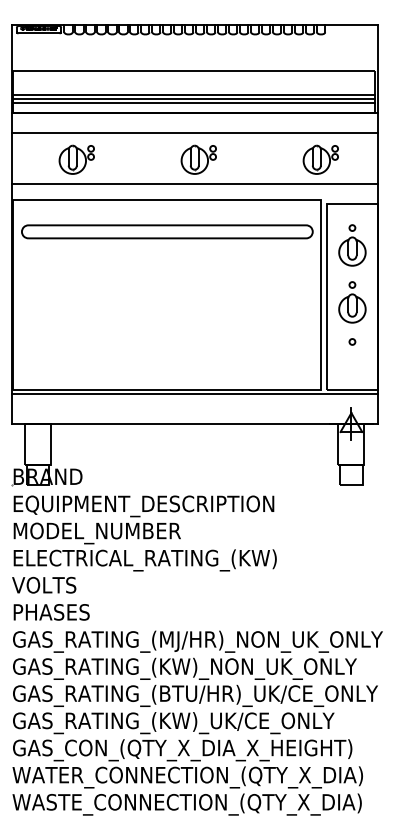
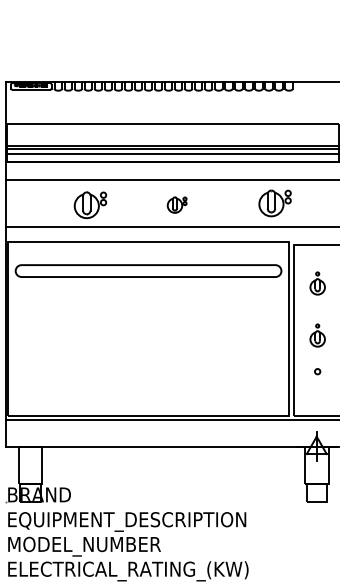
part: (76, 159) -> (90, 204), moved
part: (198, 159) -> (177, 204), size x0.6
part: (320, 159) -> (274, 203), moved
part: (352, 245) -> (317, 283), size x0.6
part: (352, 302) -> (317, 335), size x0.6

